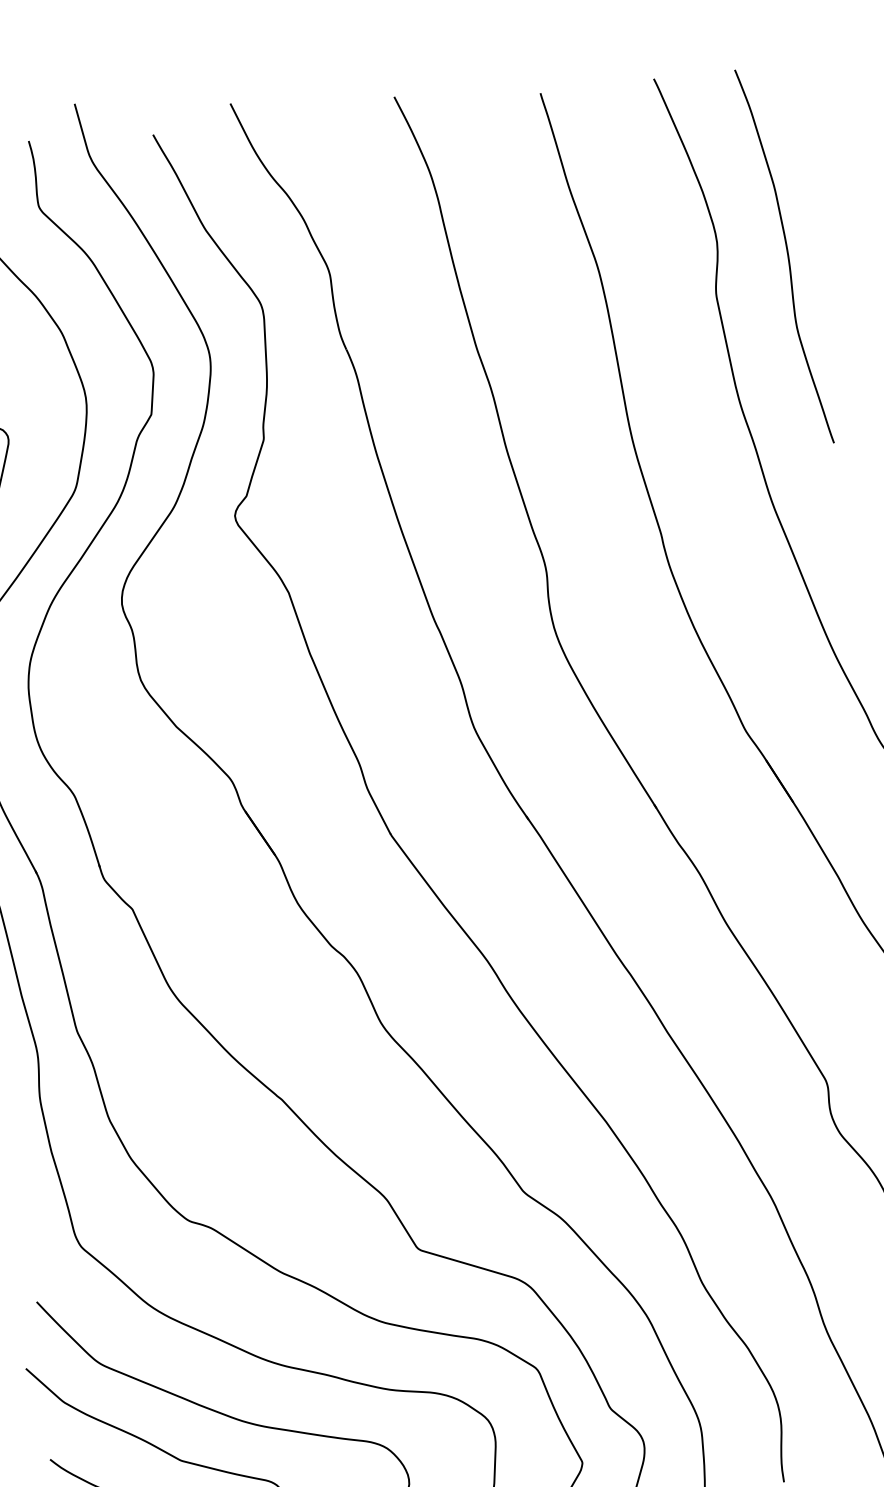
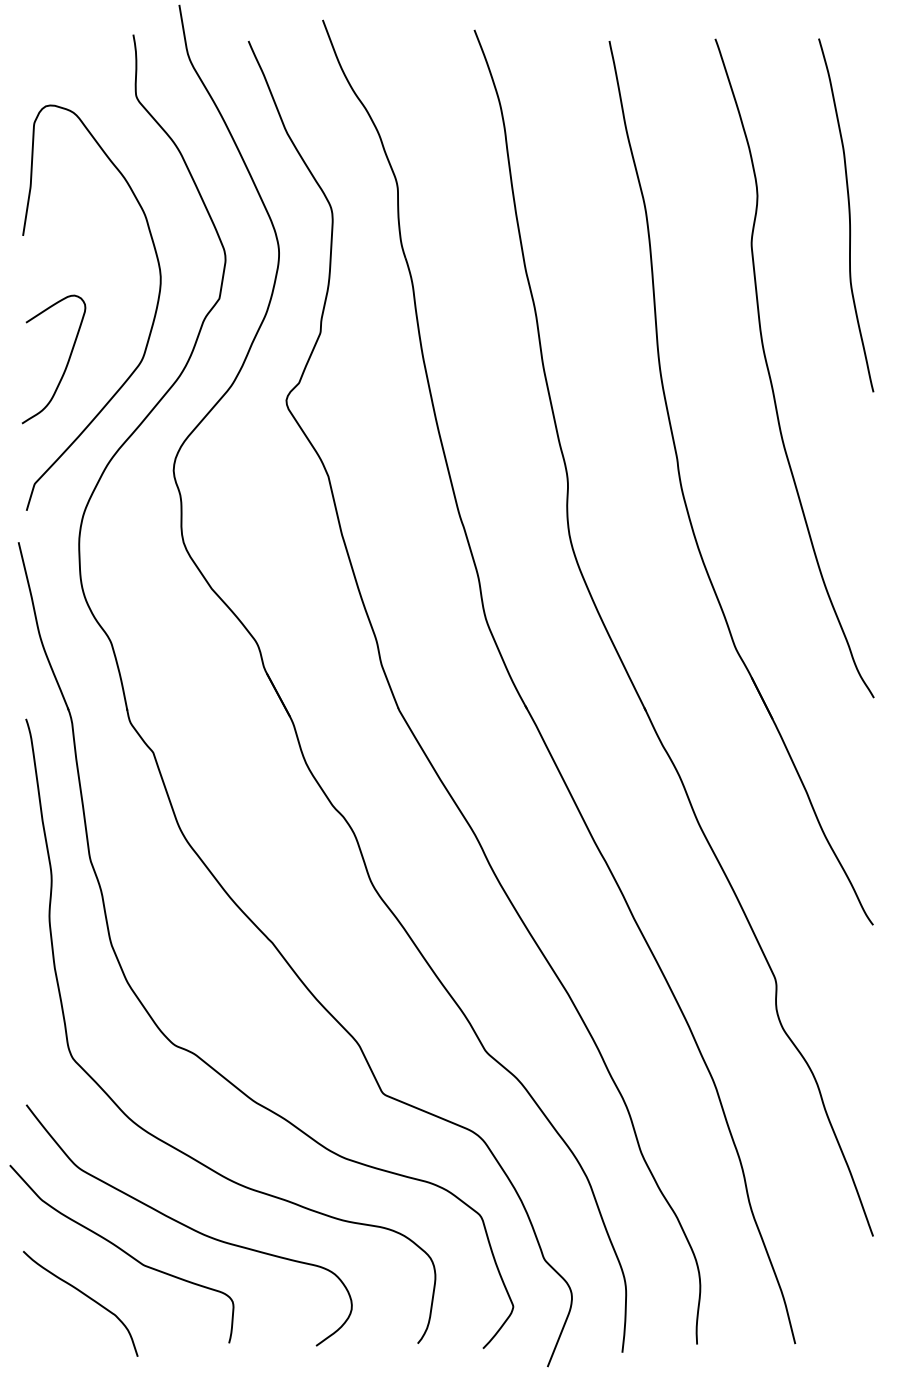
curve: (786, 256) -> (848, 215), moved

